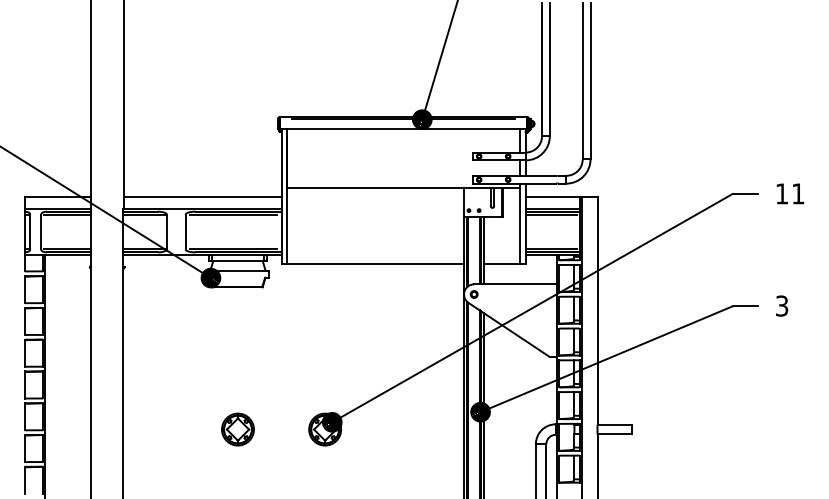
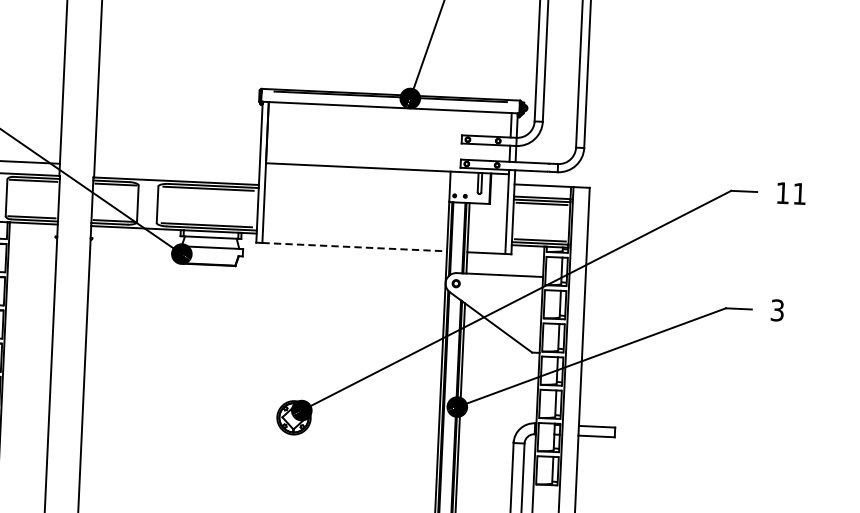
line: (202, 197) -> (176, 169), removed
line: (376, 263) -> (355, 246), solid -> dashed
part: (237, 429) -> (202, 413), removed

